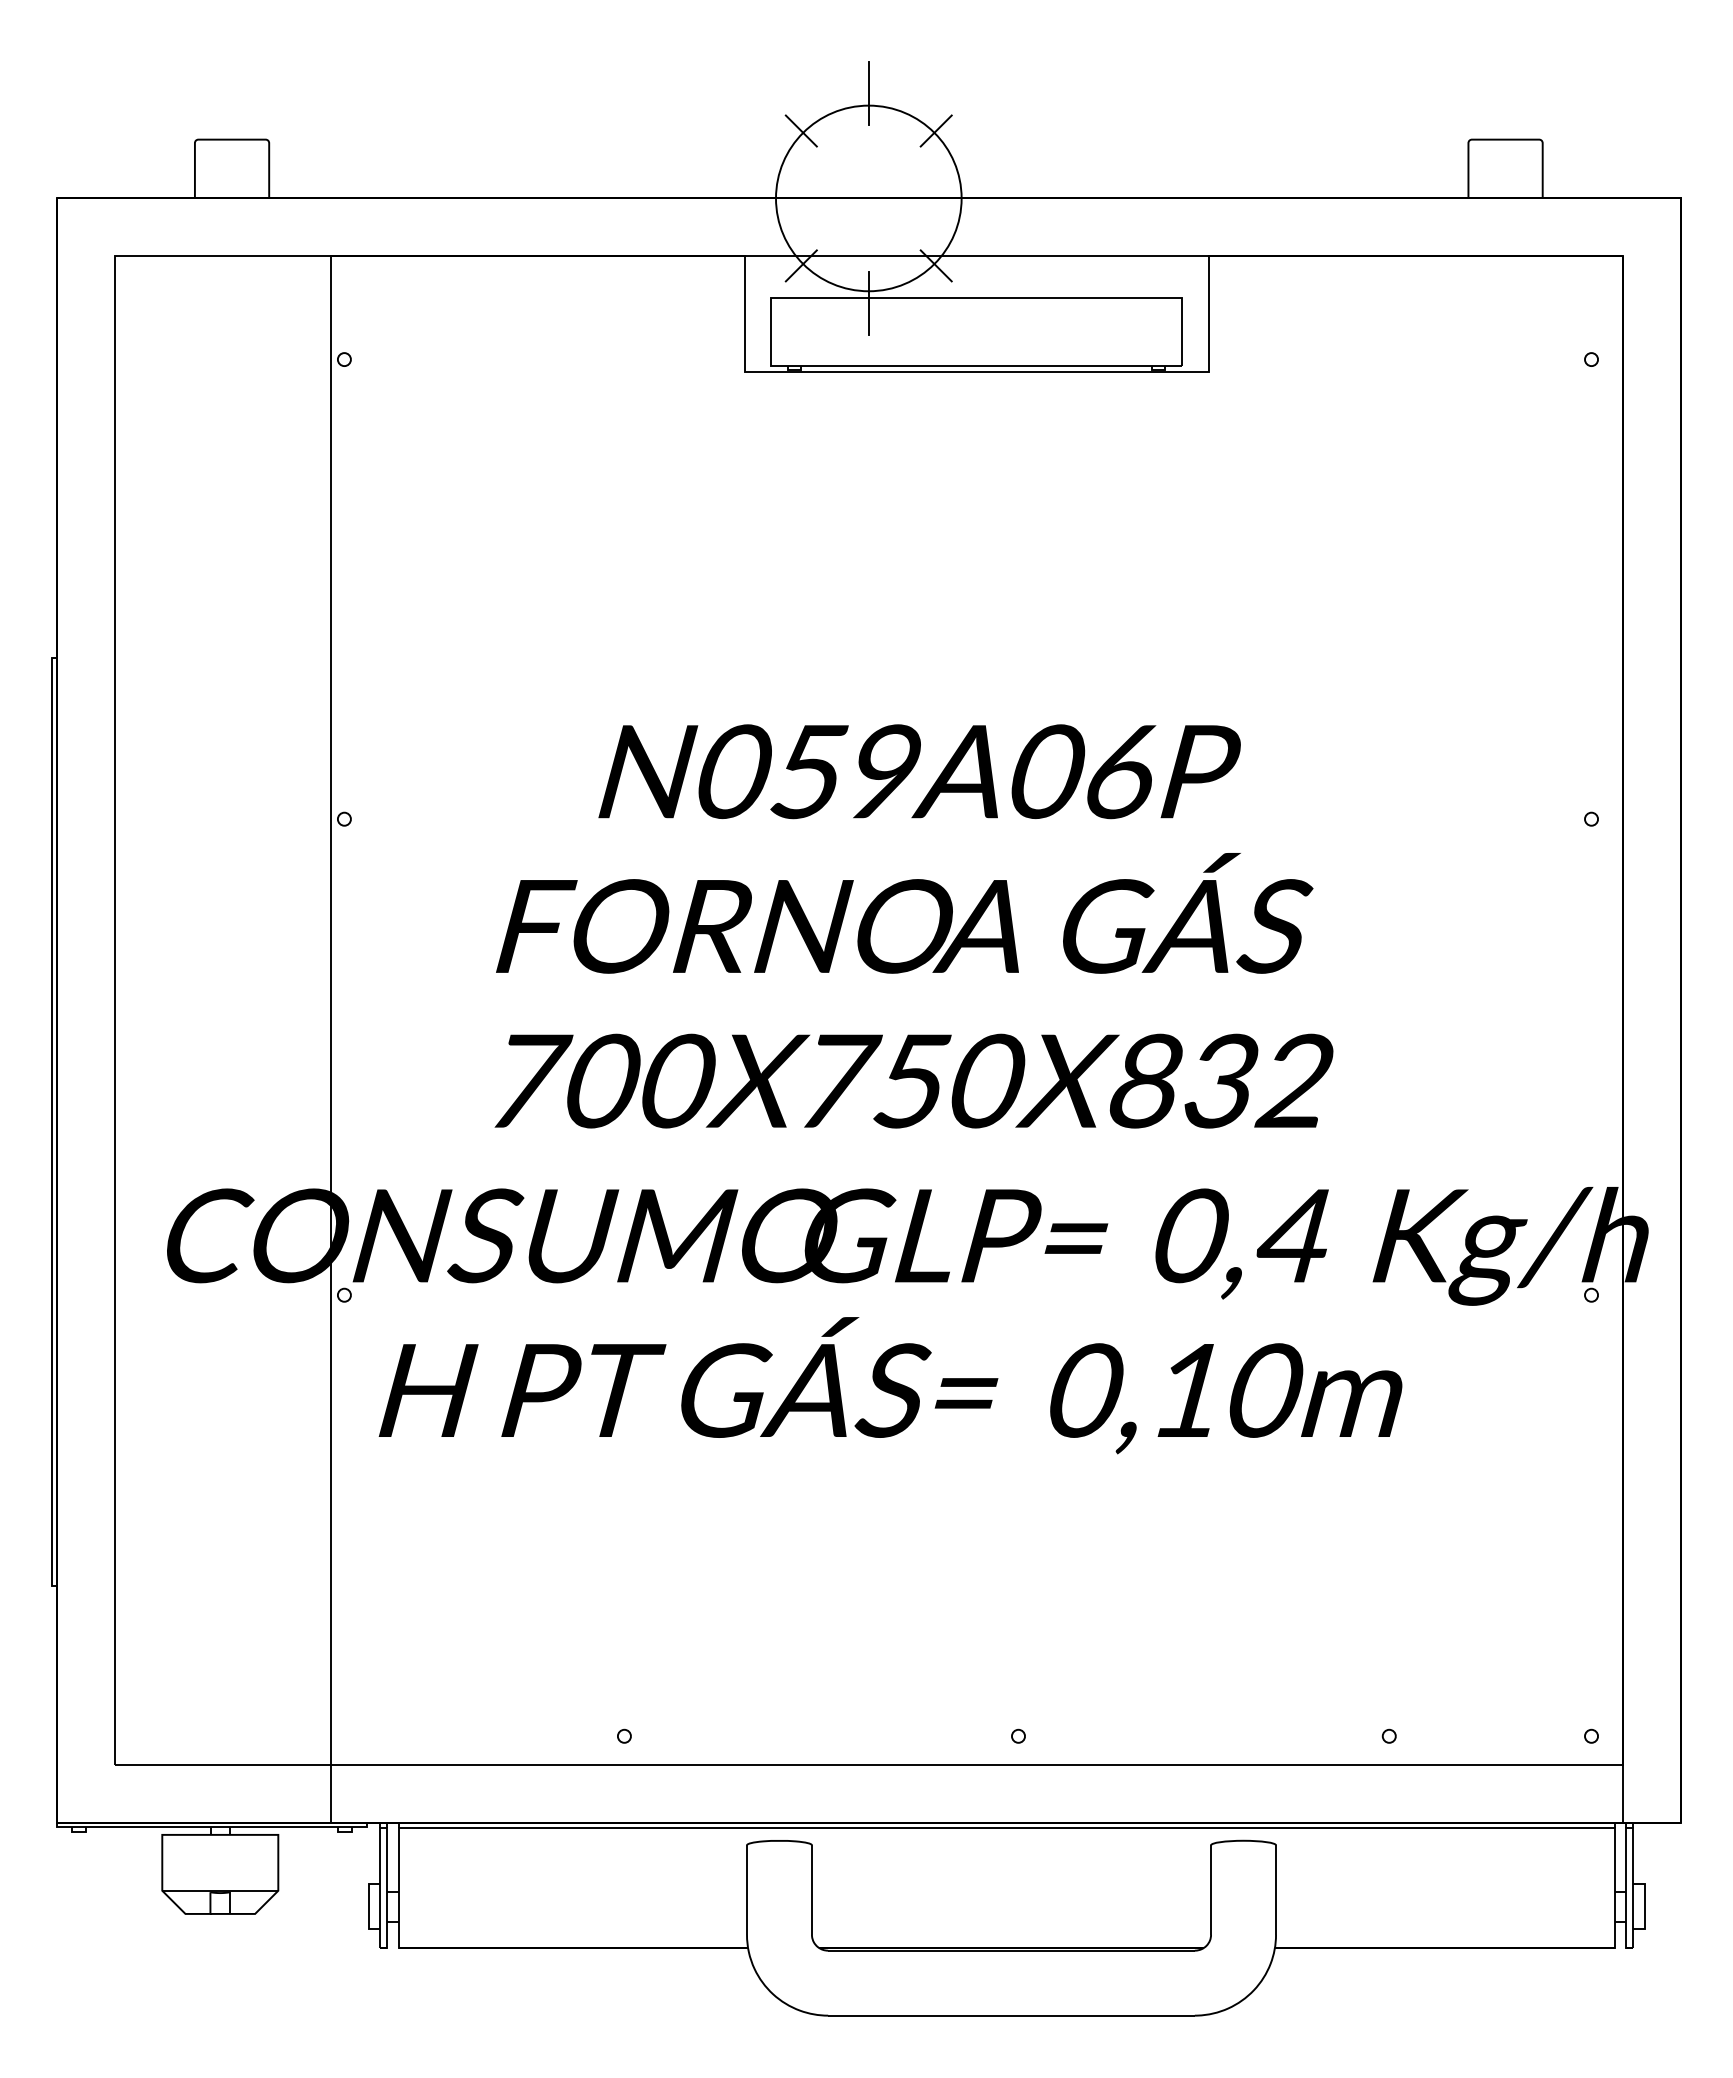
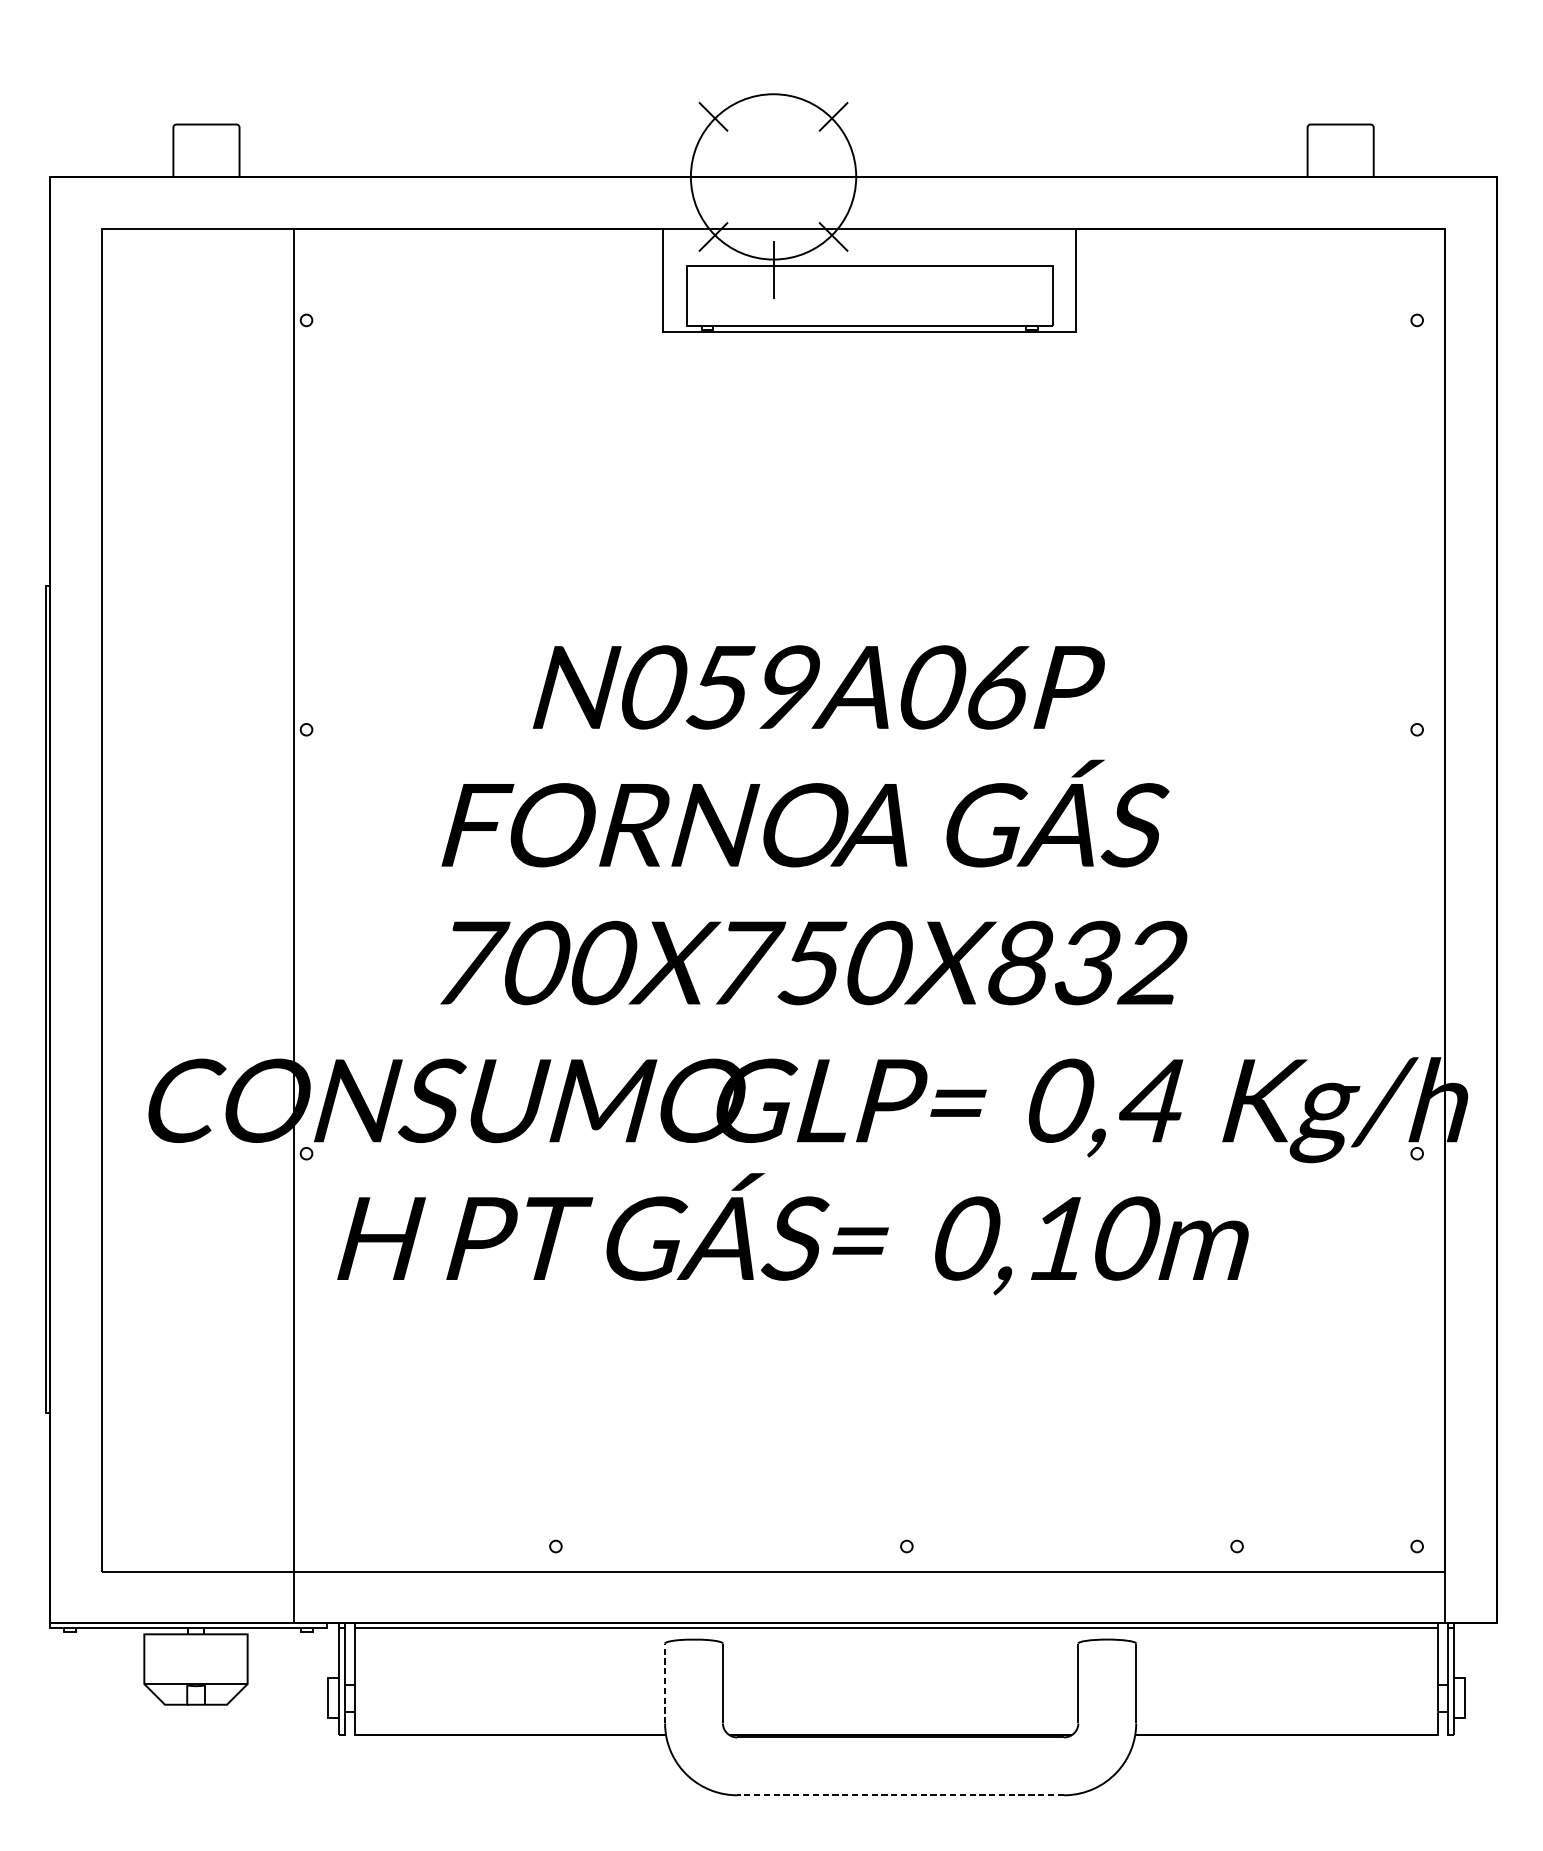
line: (868, 93) -> (773, 83), removed
line: (747, 1890) -> (665, 1683), solid -> dashed
line: (1011, 2015) -> (900, 1795), solid -> dashed

